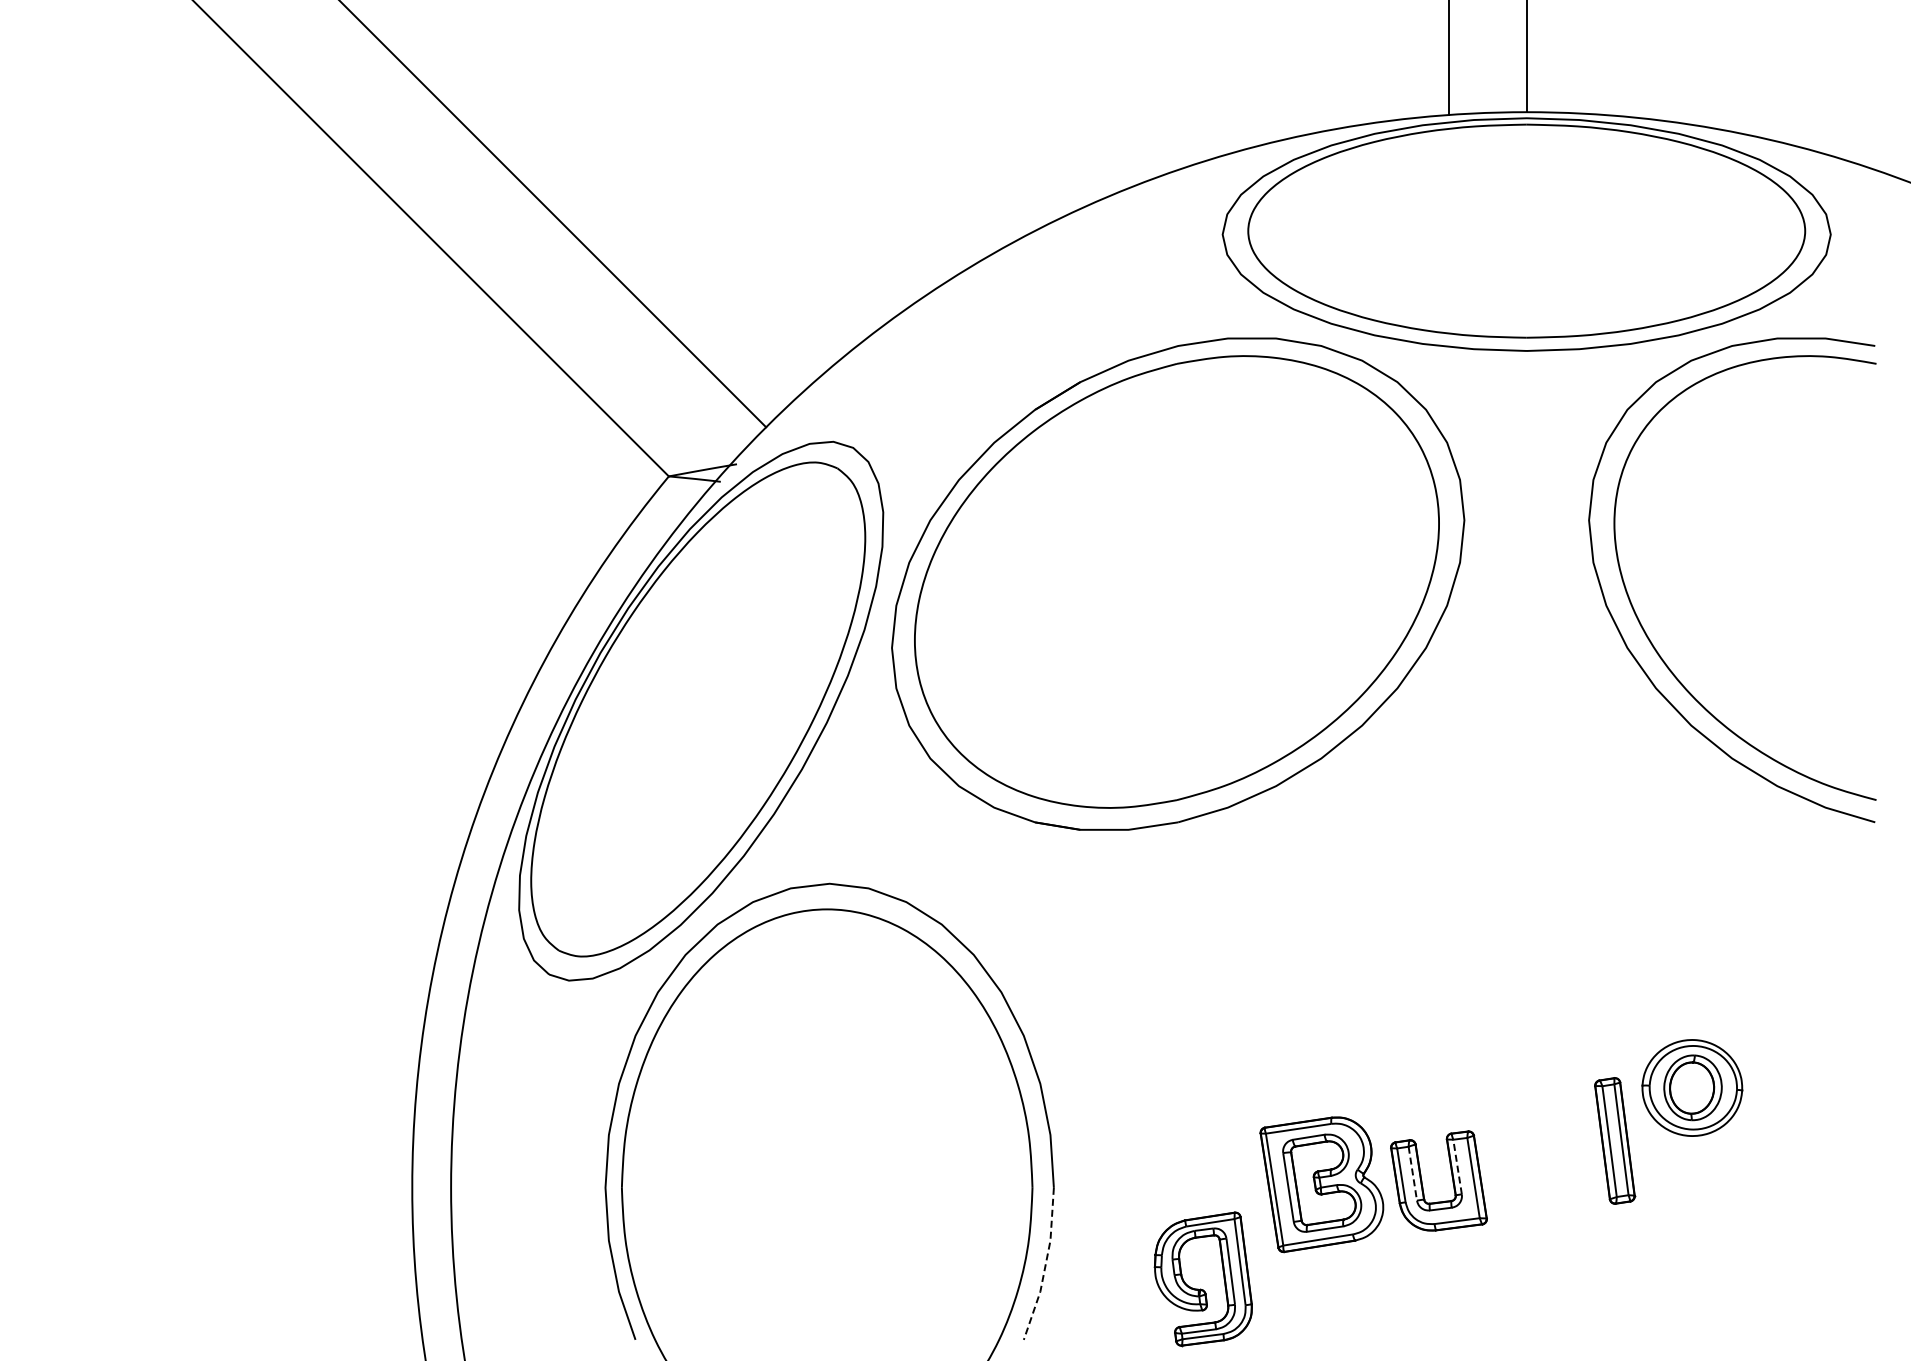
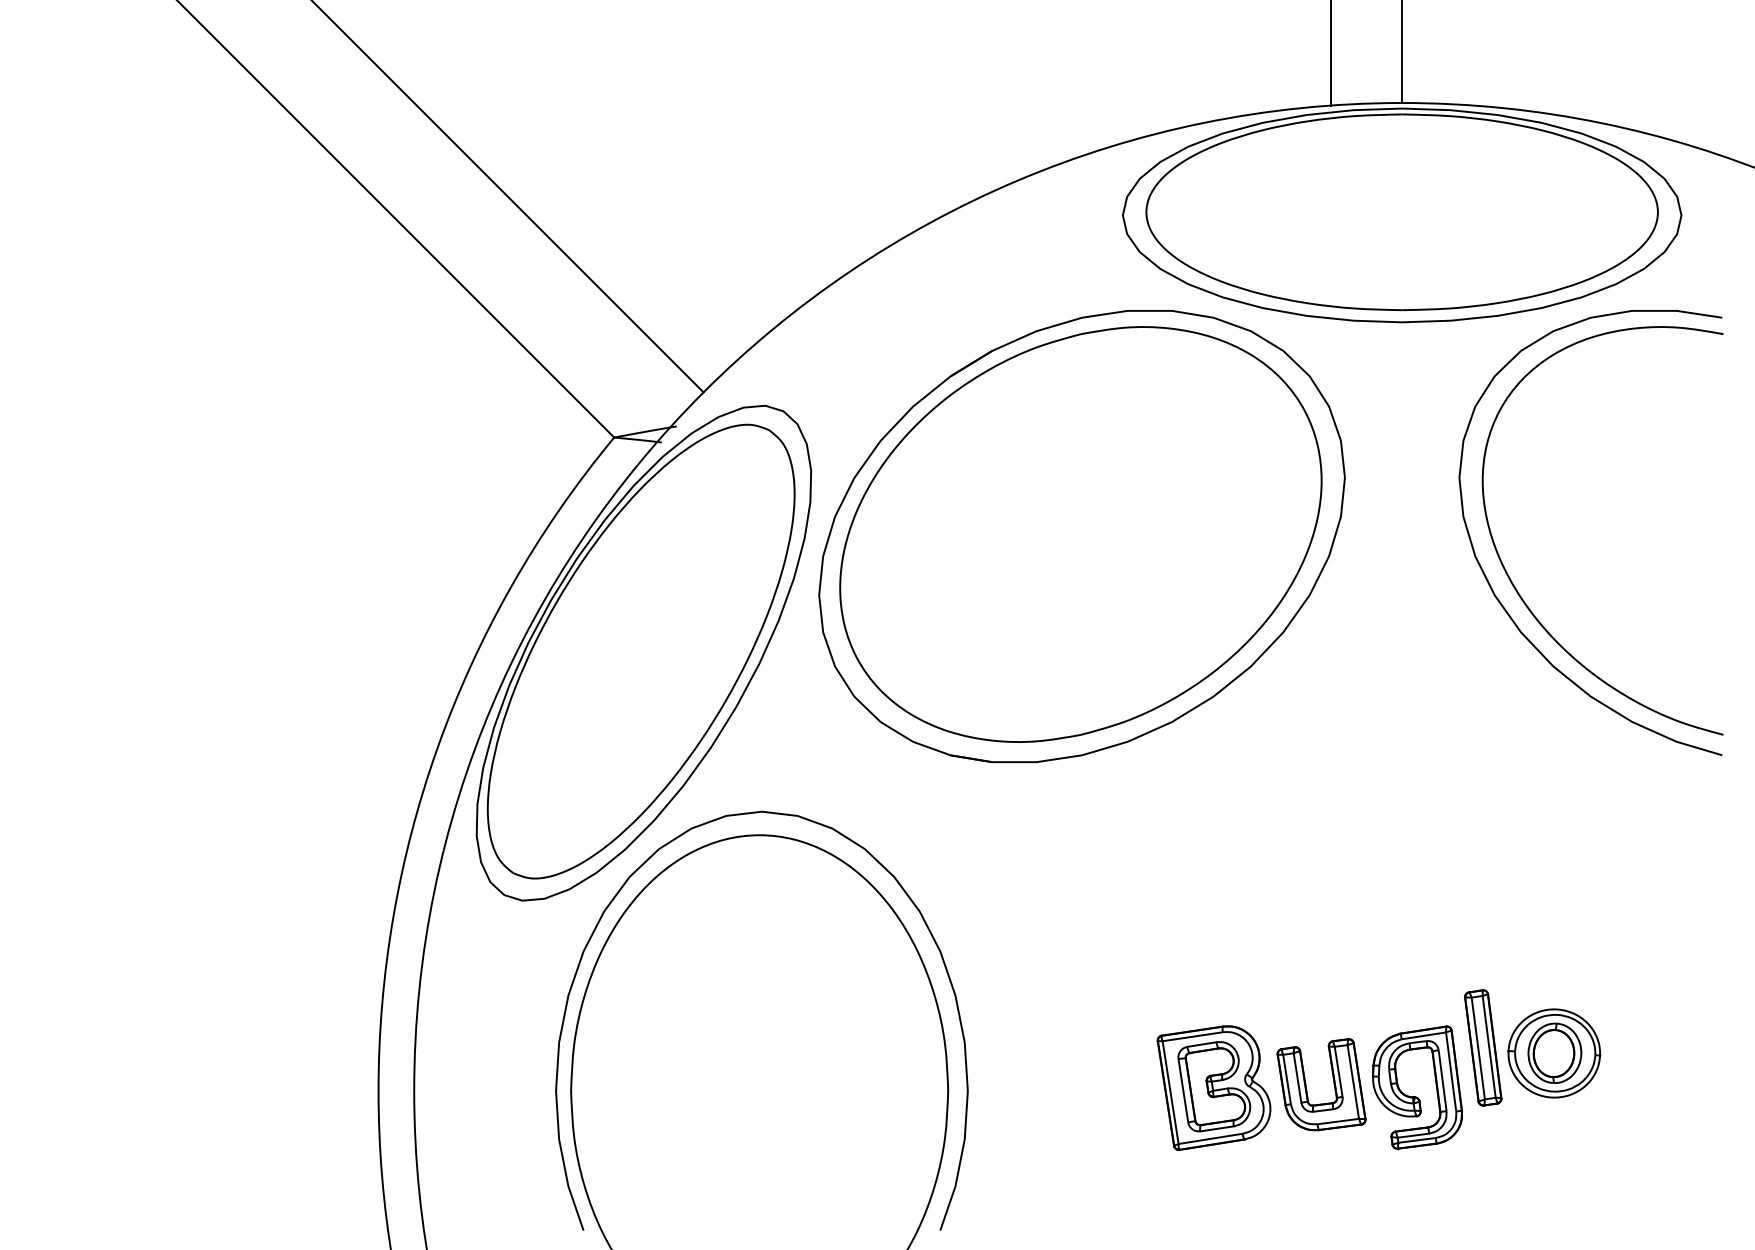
part: (1692, 1087) -> (1554, 1053), moved
line: (1457, 1167) -> (1338, 1072), dashed -> solid
line: (1412, 1174) -> (1297, 1078), dashed -> solid
line: (1045, 1265) -> (960, 1162), dashed -> solid
part: (1200, 1288) -> (1414, 1096), moved

